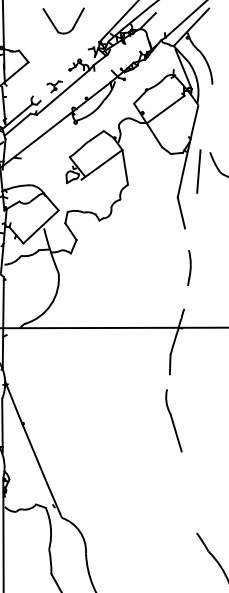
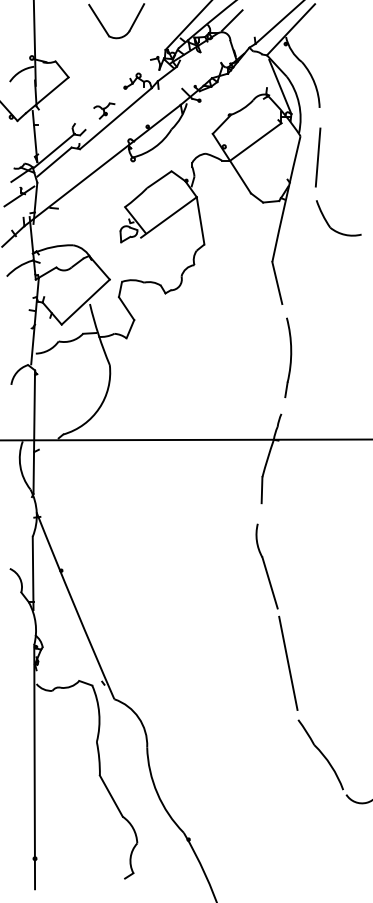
line: (198, 171) -> (317, 157), moved
part: (189, 267) -> (288, 357), size x1.67
line: (189, 491) -> (288, 662), added

